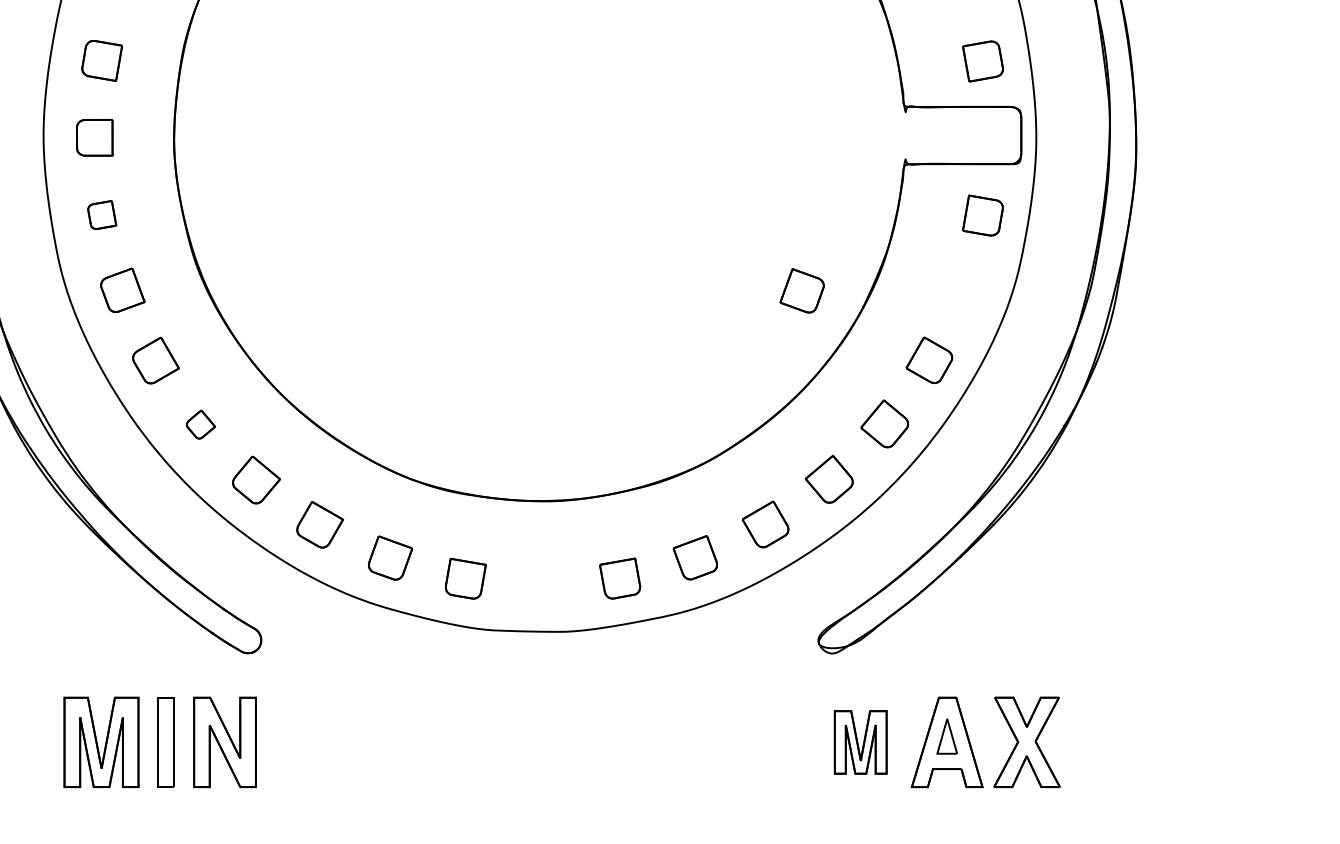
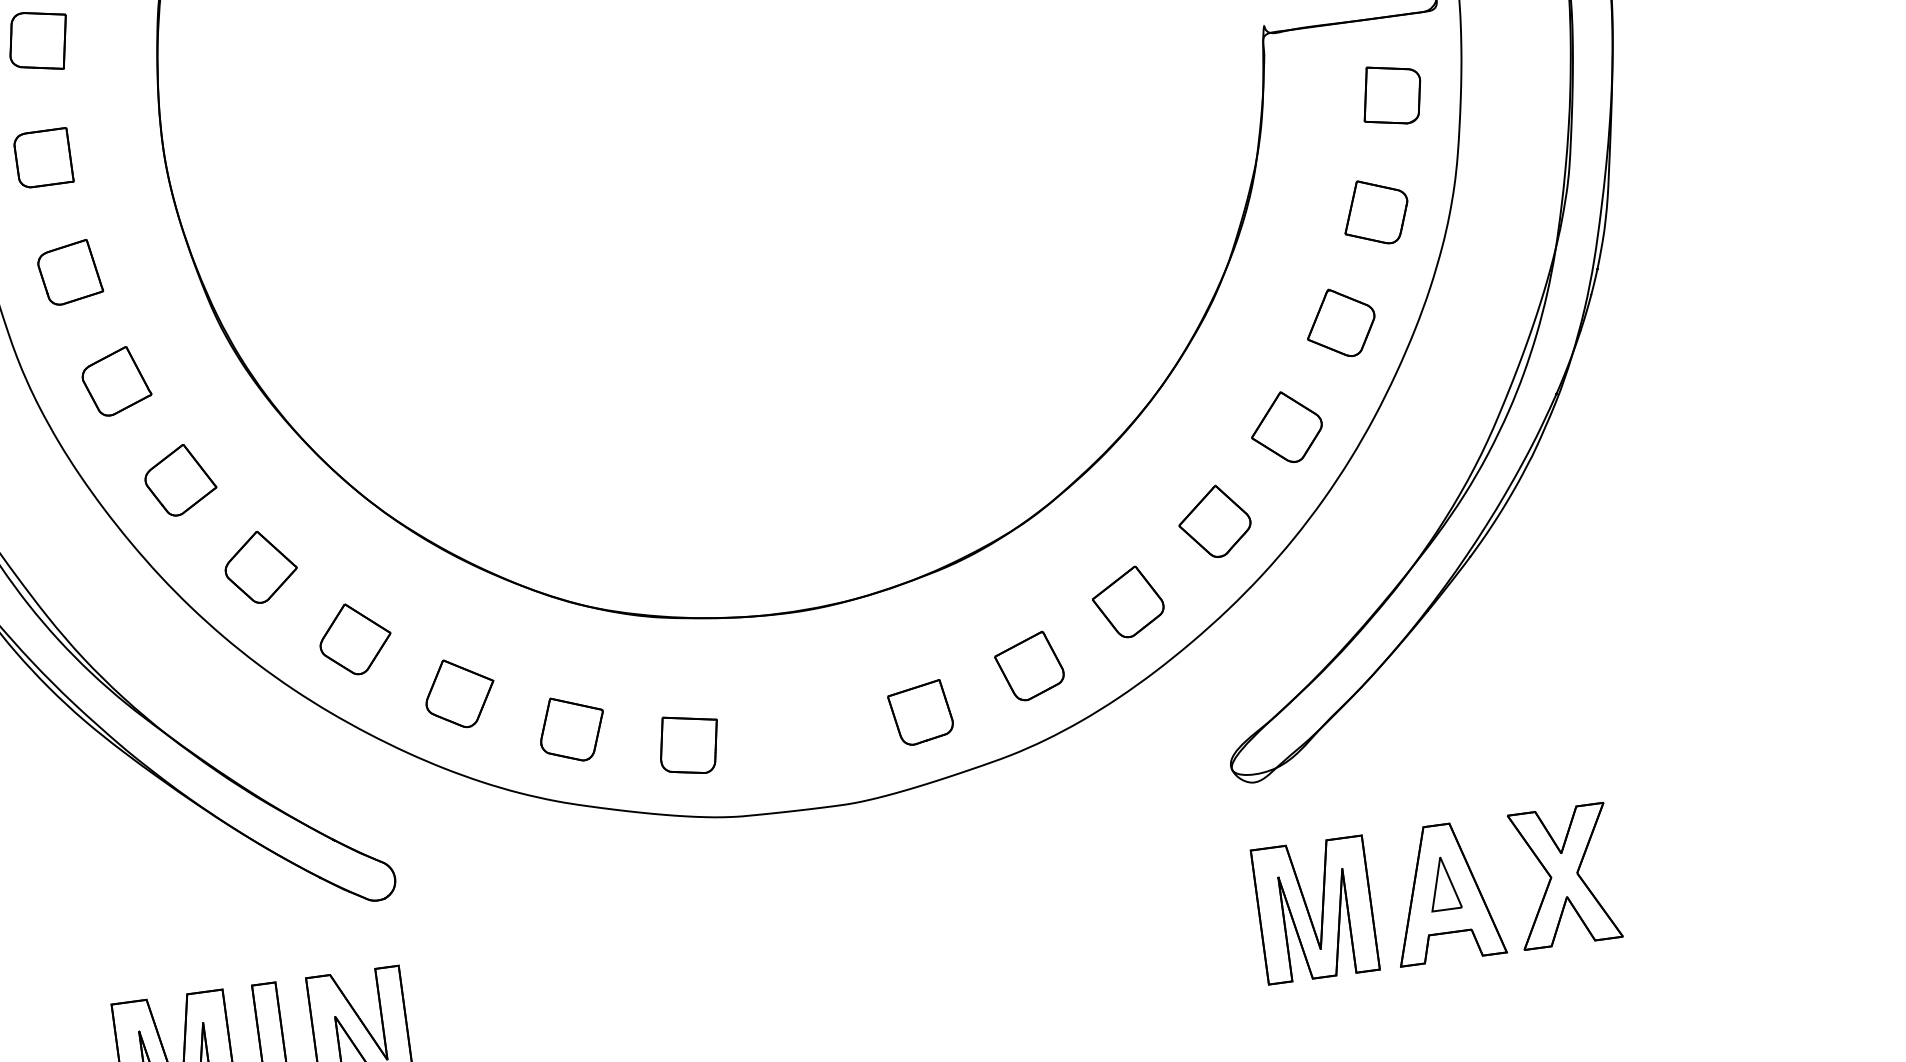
part: (102, 214) -> (70, 271), size x1.43
part: (801, 290) -> (1374, 211), moved
part: (200, 424) -> (260, 567), size x1.67
part: (860, 742) -> (1314, 910), size x1.43

